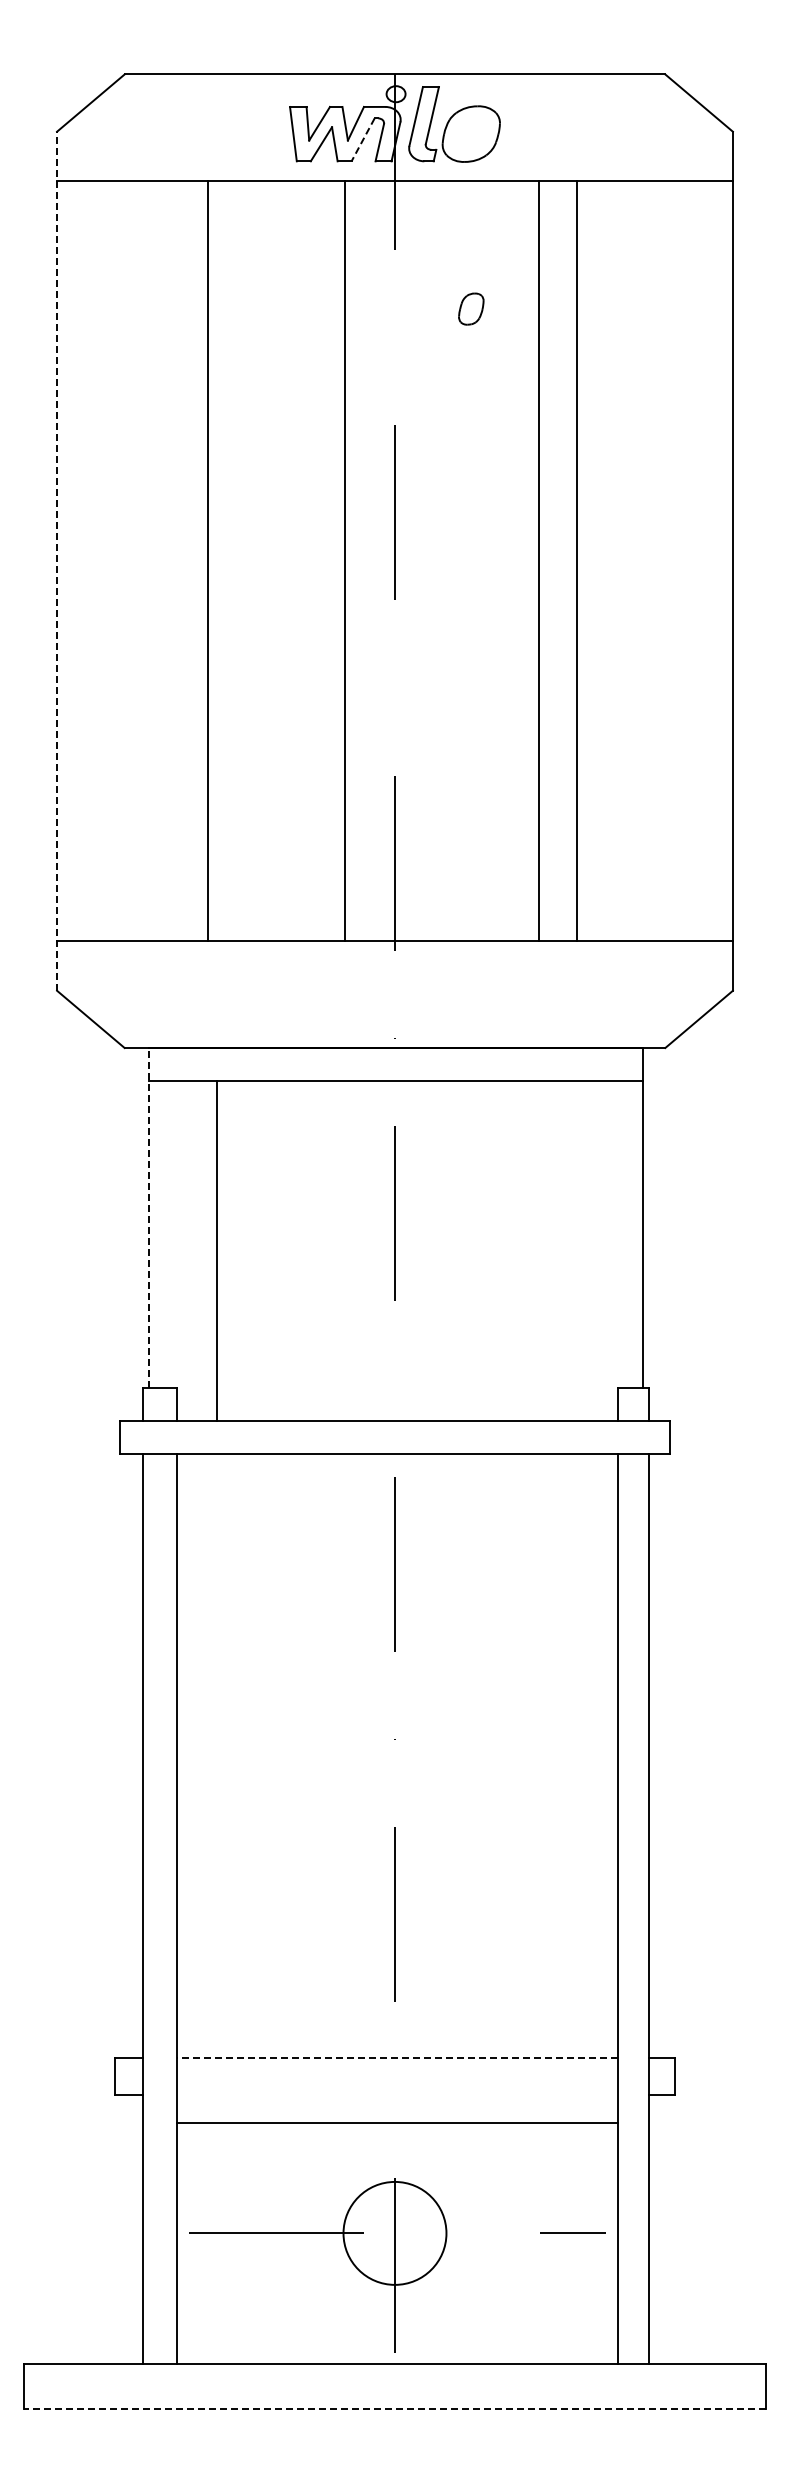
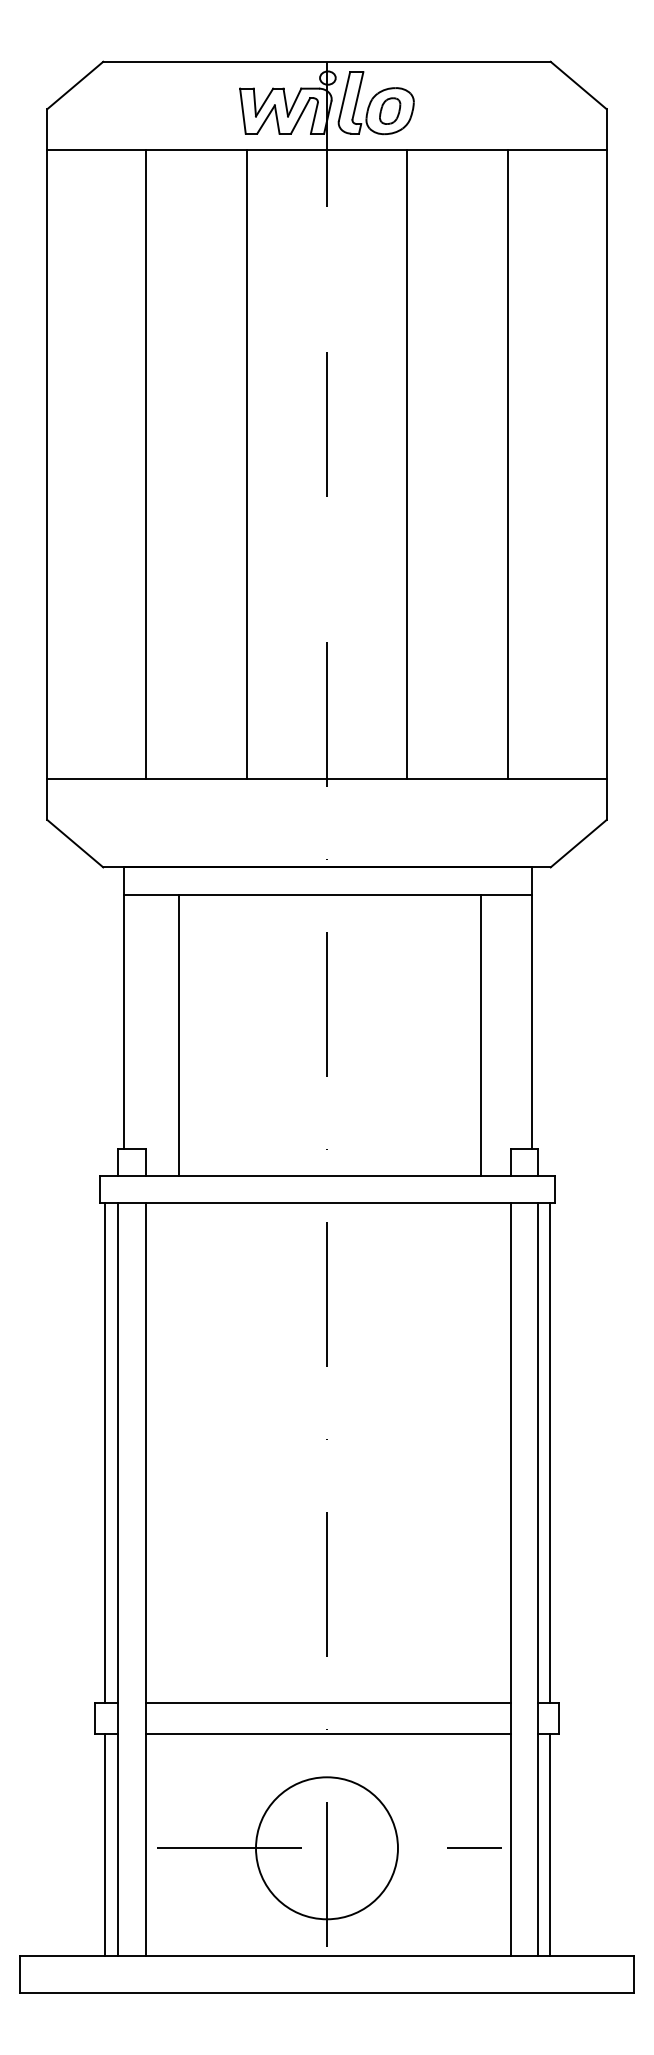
line: (362, 140) -> (300, 116), dashed -> solid
part: (471, 308) -> (390, 110), moved
line: (57, 561) -> (47, 464), dashed -> solid
line: (207, 561) -> (146, 464), moved
line: (344, 561) -> (247, 464), moved
line: (539, 561) -> (406, 464), moved
line: (577, 561) -> (507, 464), moved
line: (149, 1217) -> (123, 1007), dashed -> solid
line: (580, 1250) -> (480, 1034), added
line: (126, 1755) -> (104, 1452), added
line: (664, 1755) -> (550, 1452), added
line: (397, 2058) -> (329, 1703), dashed -> solid
line: (396, 2122) -> (328, 1733), moved
line: (126, 2228) -> (104, 1844), added
line: (664, 2228) -> (550, 1844), added
circle: (394, 2233) -> (326, 1848), size x1.67
line: (394, 2408) -> (326, 1993), dashed -> solid

